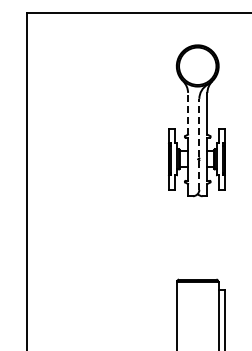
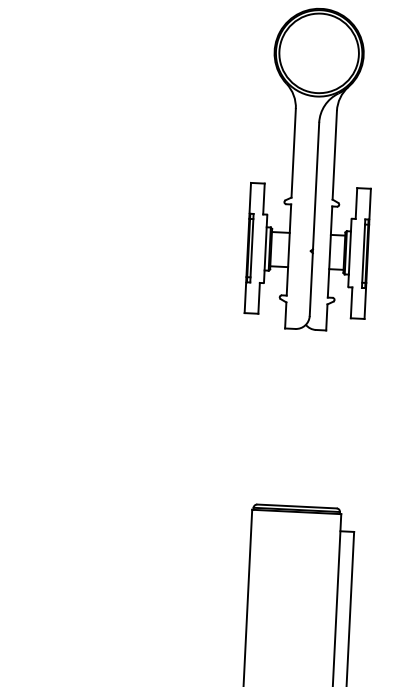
line: (188, 113) -> (294, 152), dashed -> solid
line: (199, 143) -> (314, 217), dashed -> solid

